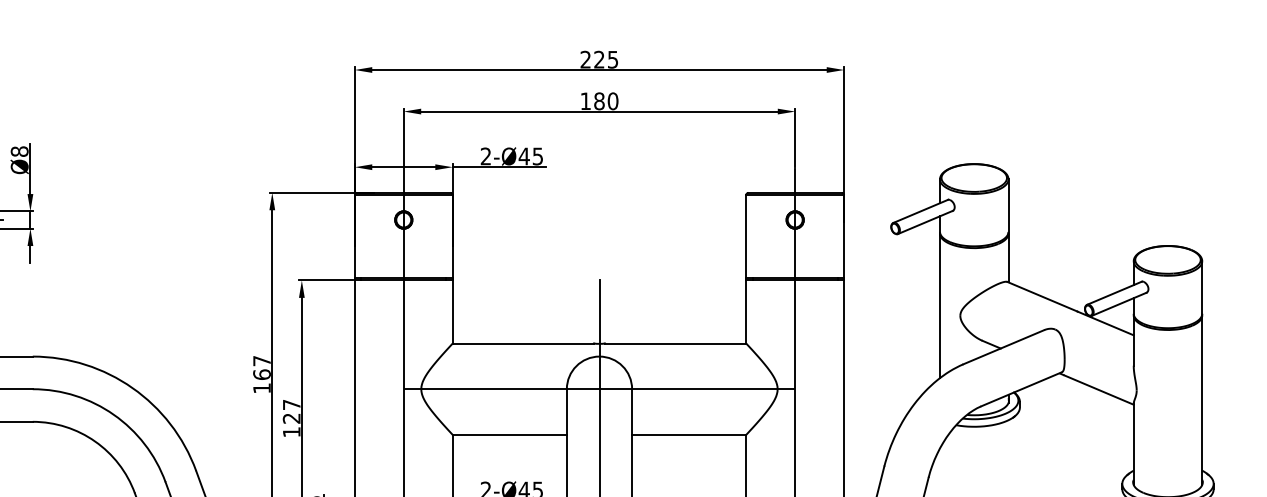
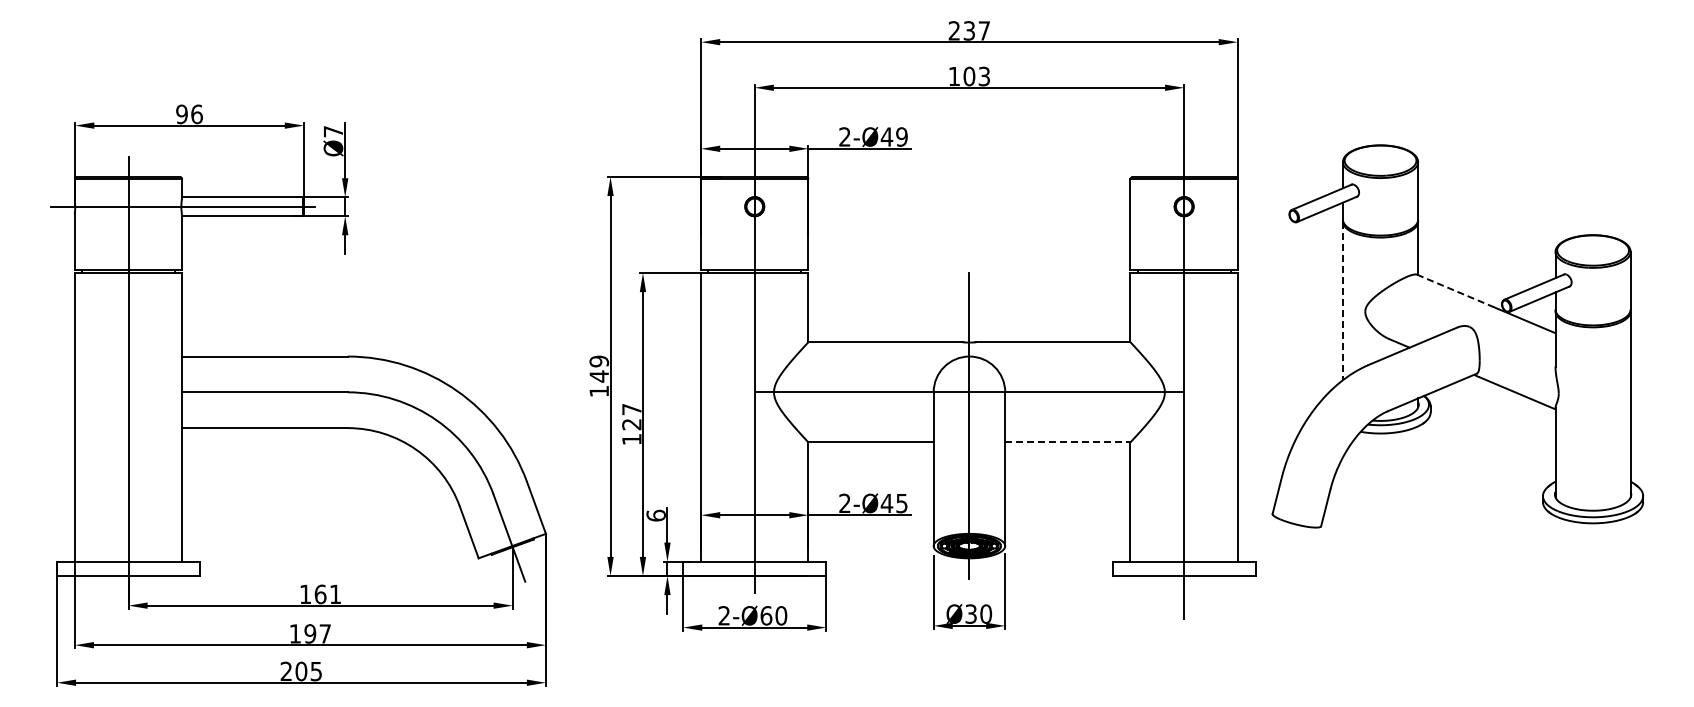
text: (605, 59) -> (976, 30), 225 -> 237
text: (605, 101) -> (976, 76), 180 -> 103
text: (19, 151) -> (333, 131), Ø8 -> Ø7
text: (537, 155) -> (901, 136), 2-Ø45 -> 2-Ø49
line: (1042, 296) -> (1455, 290), solid -> dashed
line: (940, 306) -> (1343, 301), solid -> dashed
text: (262, 367) -> (599, 368), 167 -> 149
line: (688, 434) -> (1067, 442), solid -> dashed

